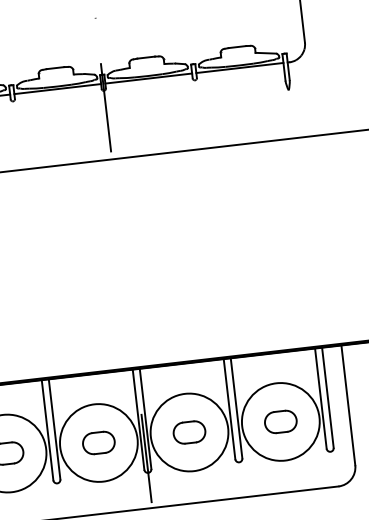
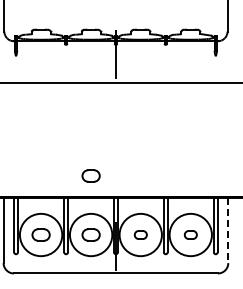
part: (85, 334) -> (90, 175), added
line: (348, 405) -> (228, 230), solid -> dashed
part: (280, 421) -> (190, 234), size x0.7
part: (188, 431) -> (140, 234), size x0.7

